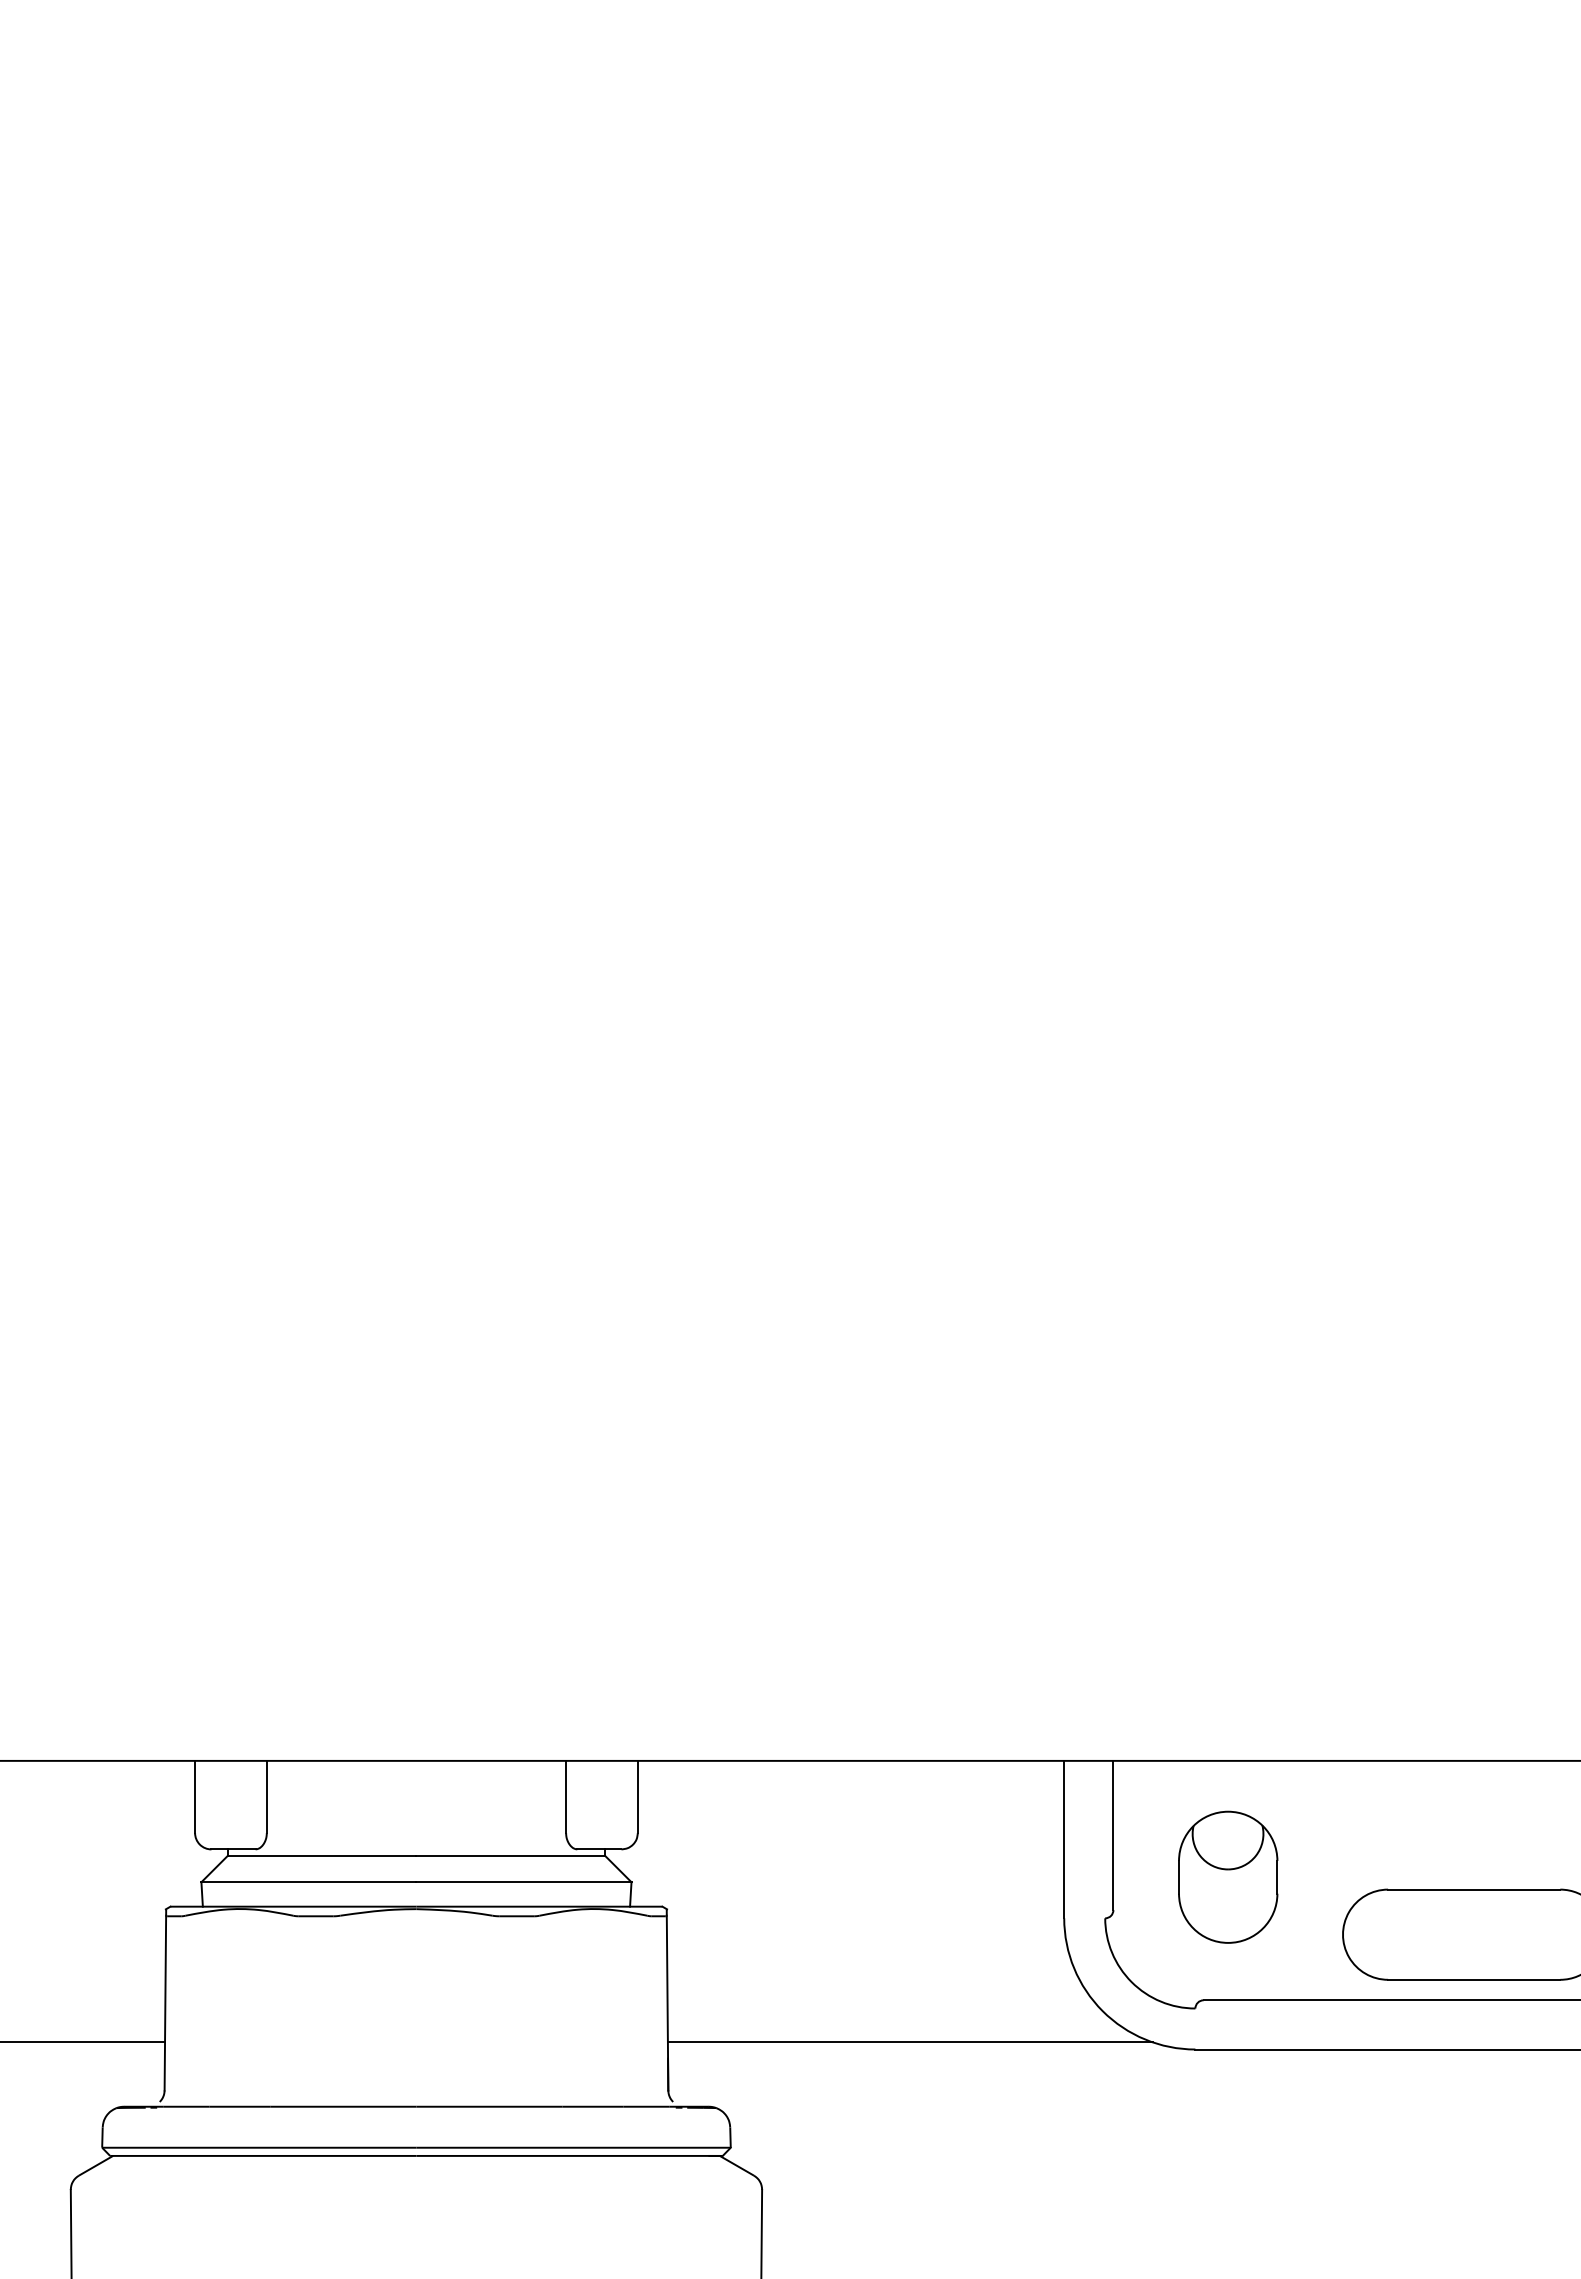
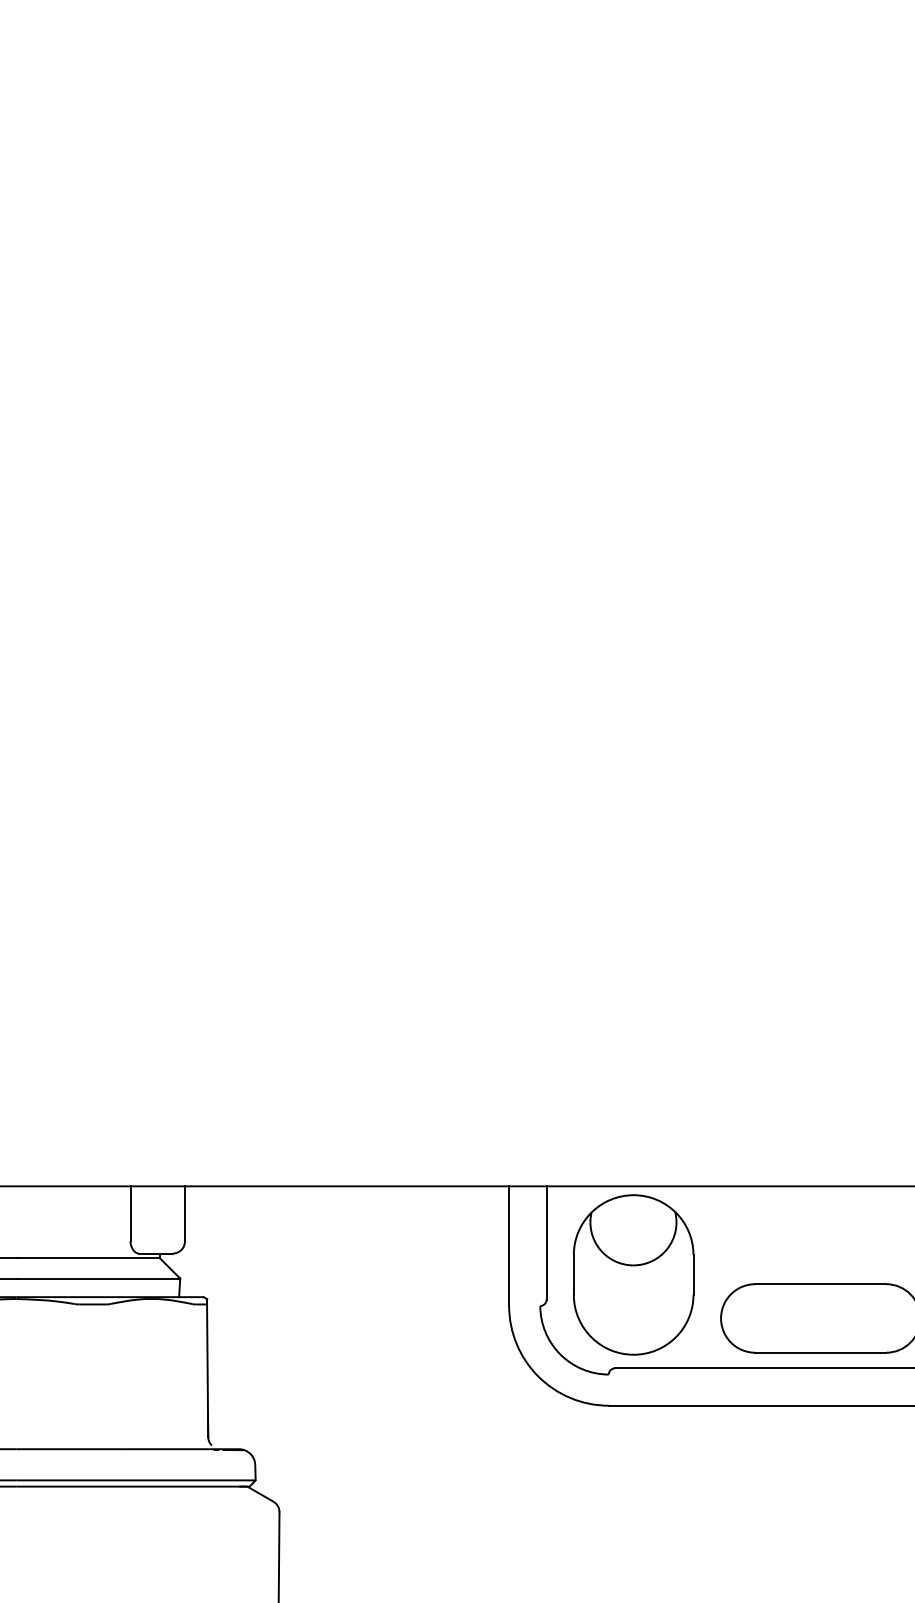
part: (1228, 1876) -> (634, 1274), size x1.6
line: (909, 2042) -> (391, 1400), removed

